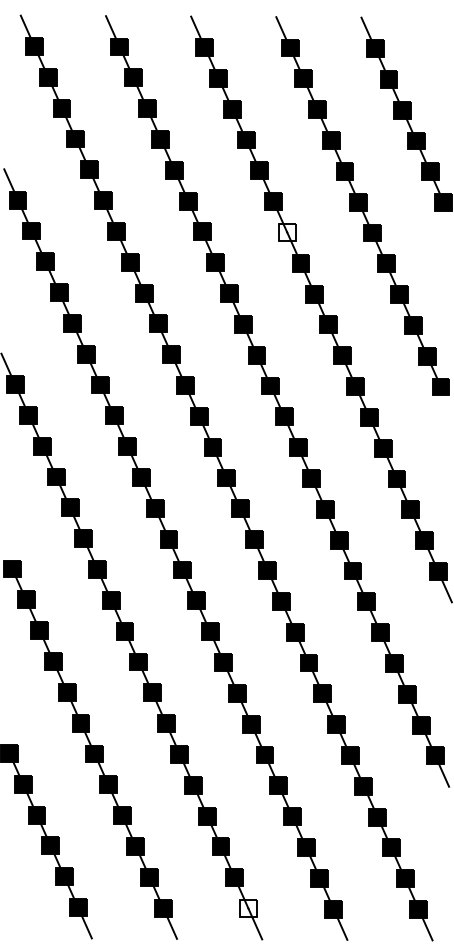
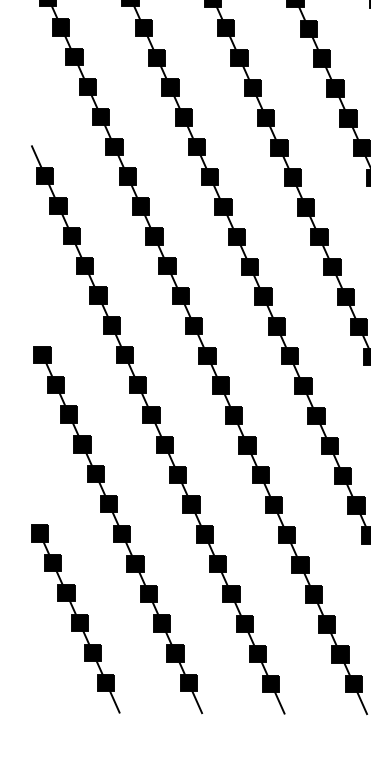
fill: (286, 232) -> (308, 28), added
fill: (248, 908) -> (271, 683), added

